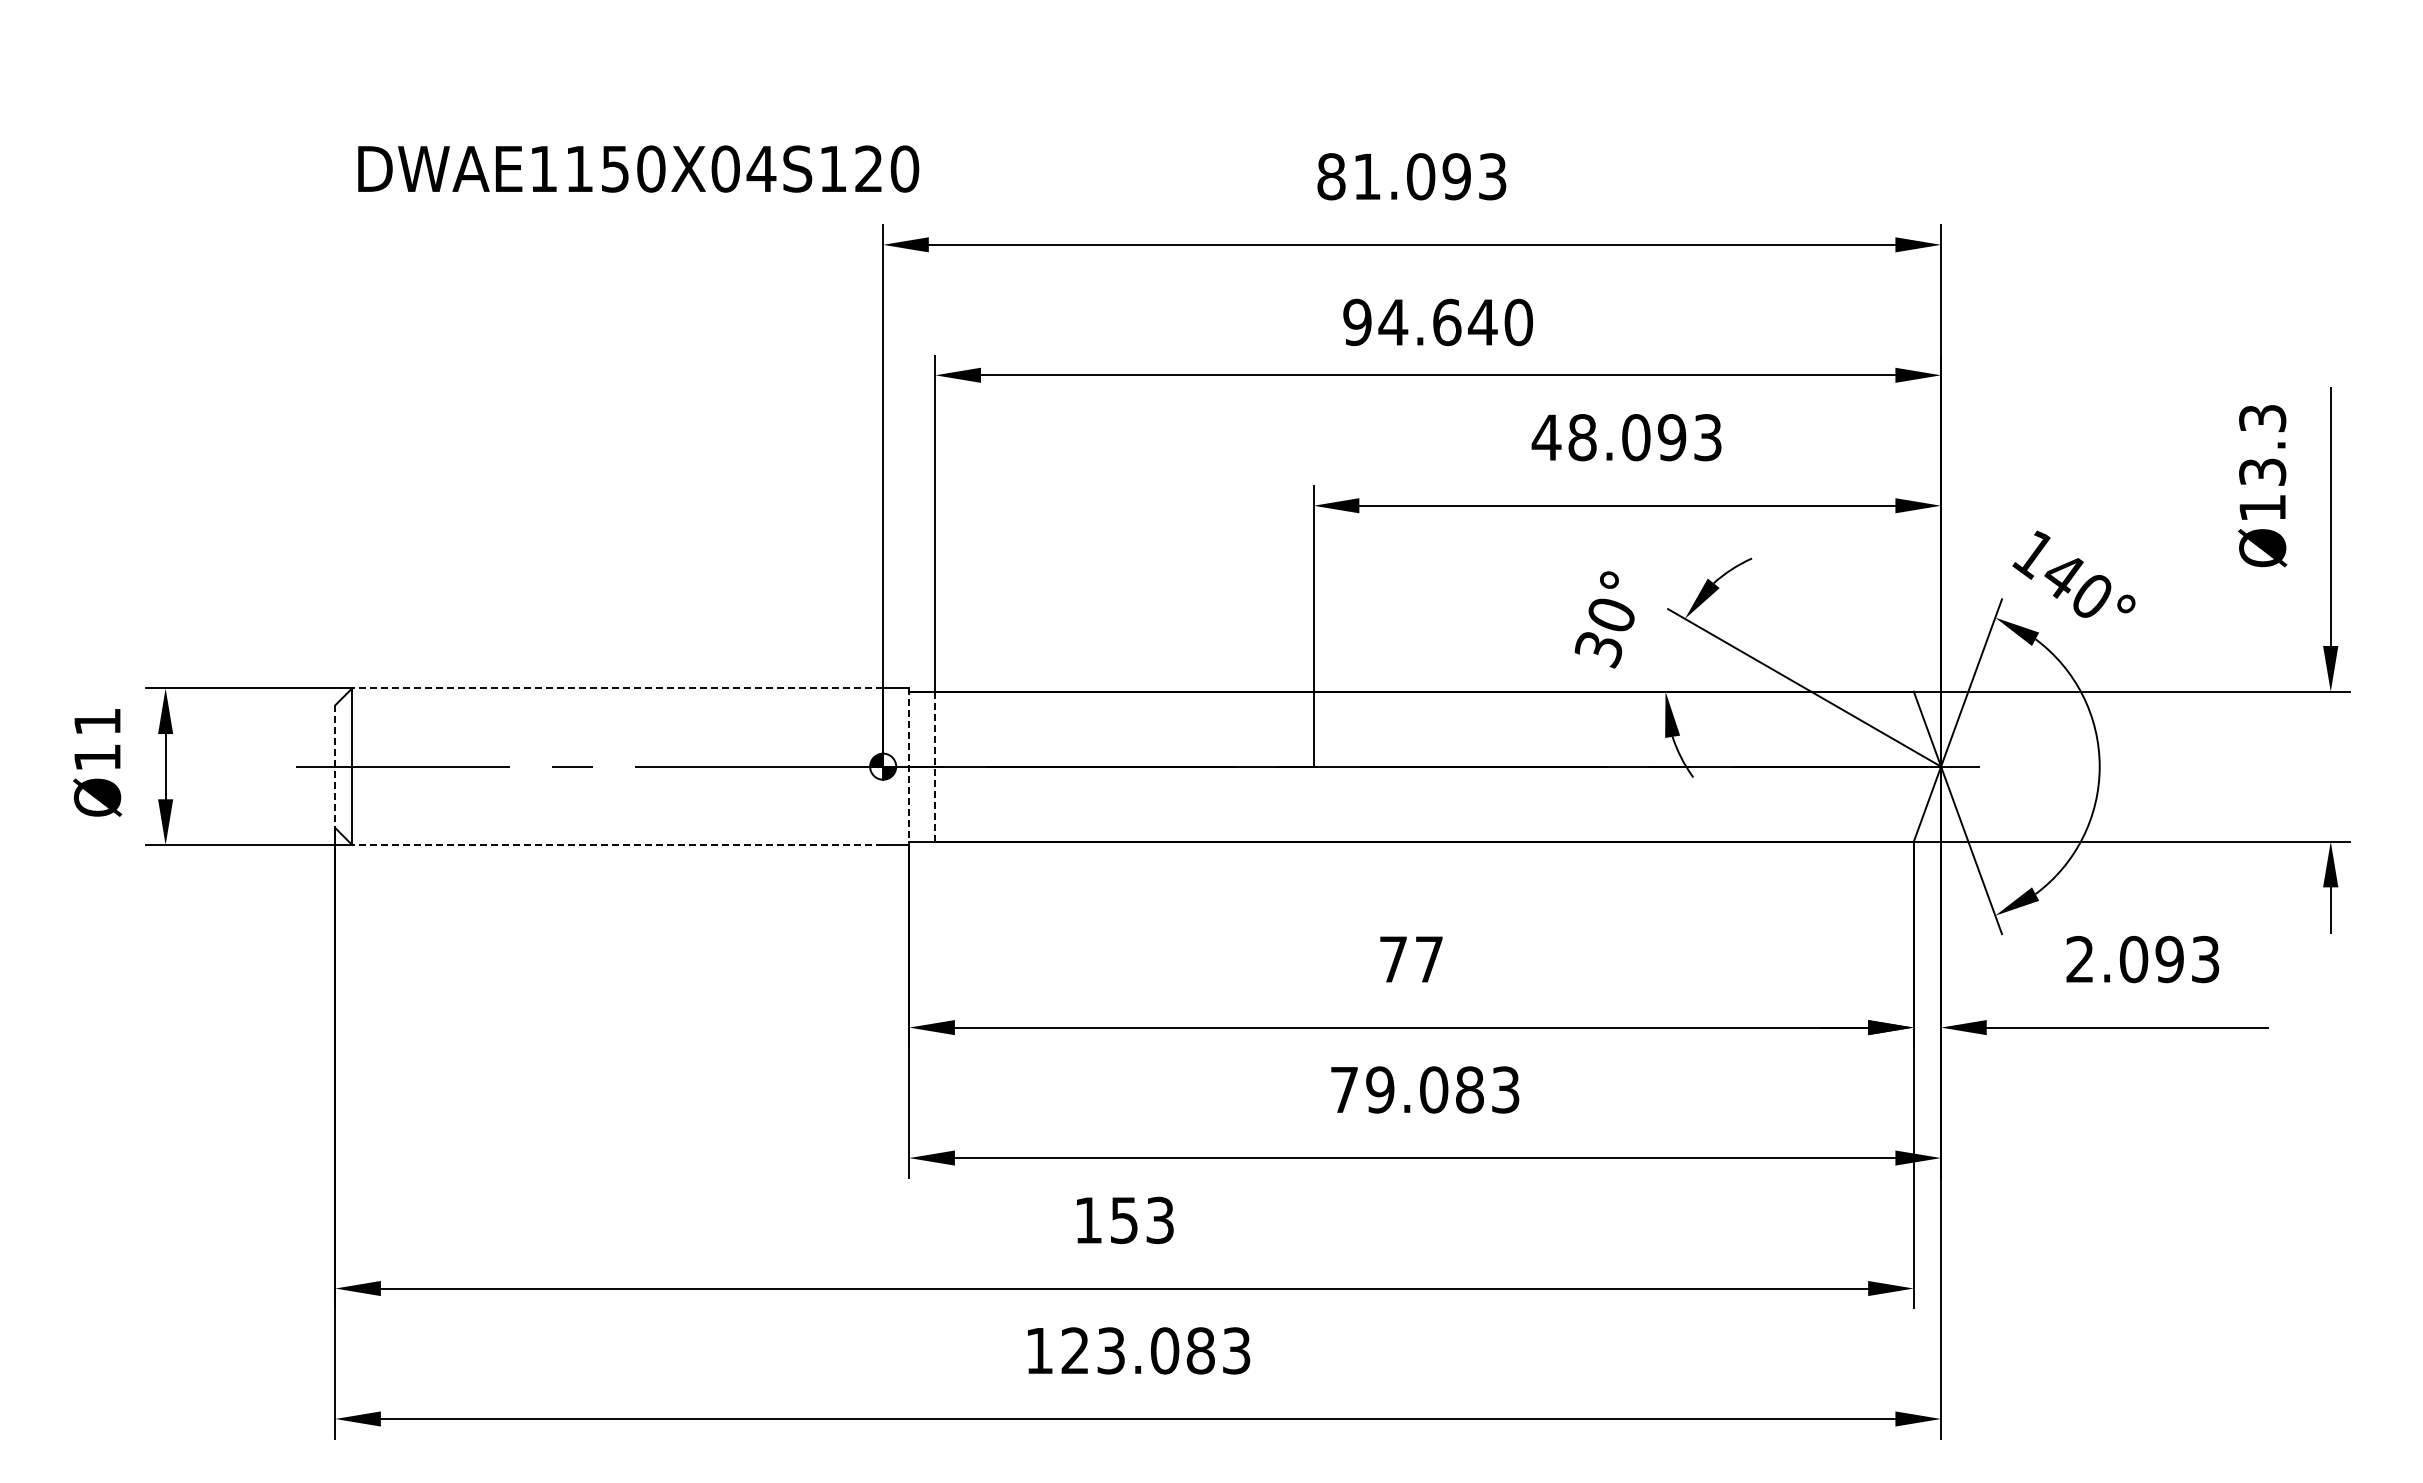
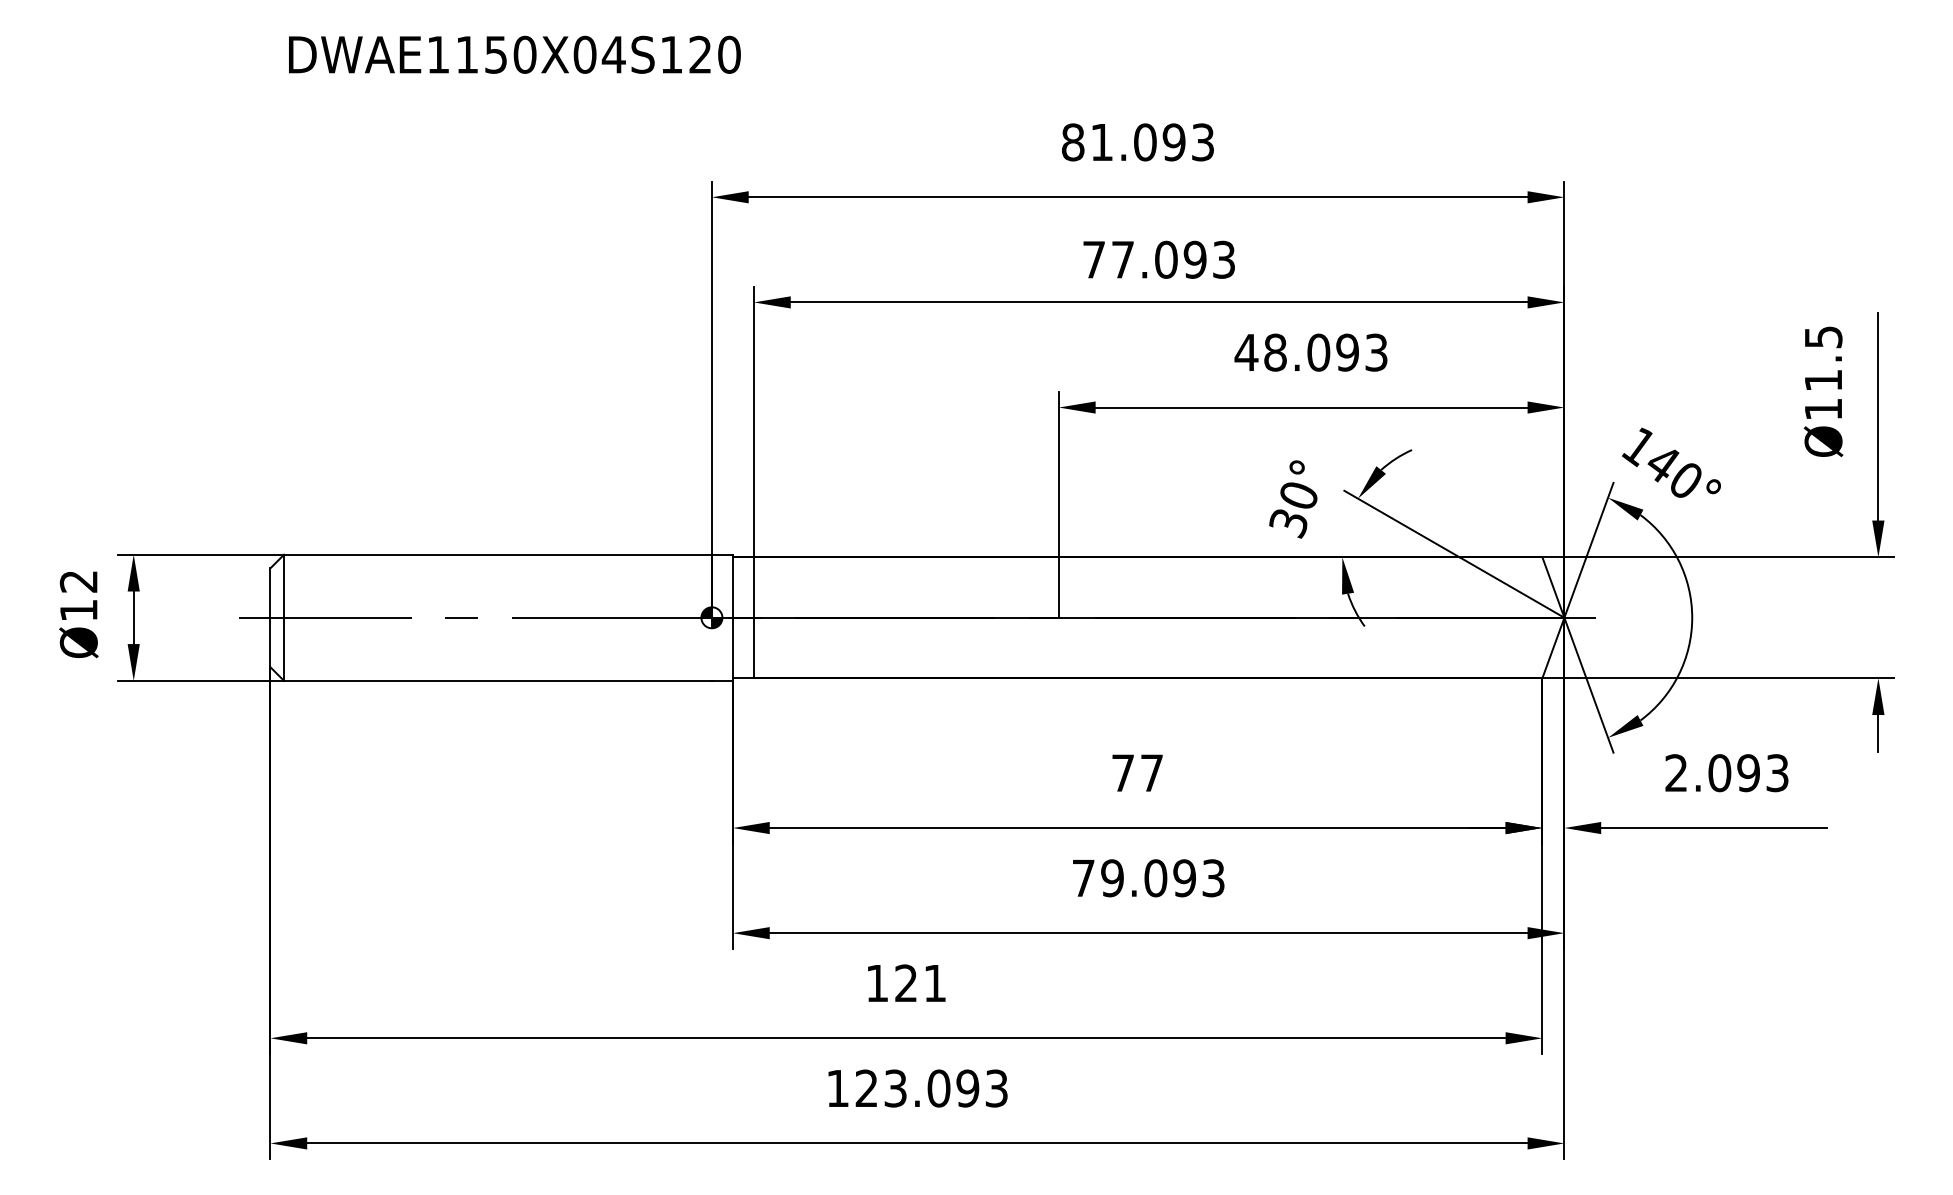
text: (638, 168) -> (514, 54), moved
text: (1438, 322) -> (1159, 259), 94.640 -> 77.093
text: (2262, 445) -> (1823, 358), Ø13.3 -> Ø11.5
line: (617, 688) -> (497, 554), dashed -> solid
text: (97, 722) -> (78, 582), Ø11 -> Ø12
line: (335, 767) -> (270, 618), dashed -> solid
line: (909, 767) -> (733, 618), dashed -> solid
line: (935, 767) -> (754, 618), dashed -> solid
line: (617, 844) -> (497, 680), dashed -> solid
text: (1469, 1089) -> (1184, 877), 79.083 -> 79.093
text: (1141, 1220) -> (920, 983), 153 -> 121
text: (1200, 1350) -> (967, 1088), 123.083 -> 123.093

